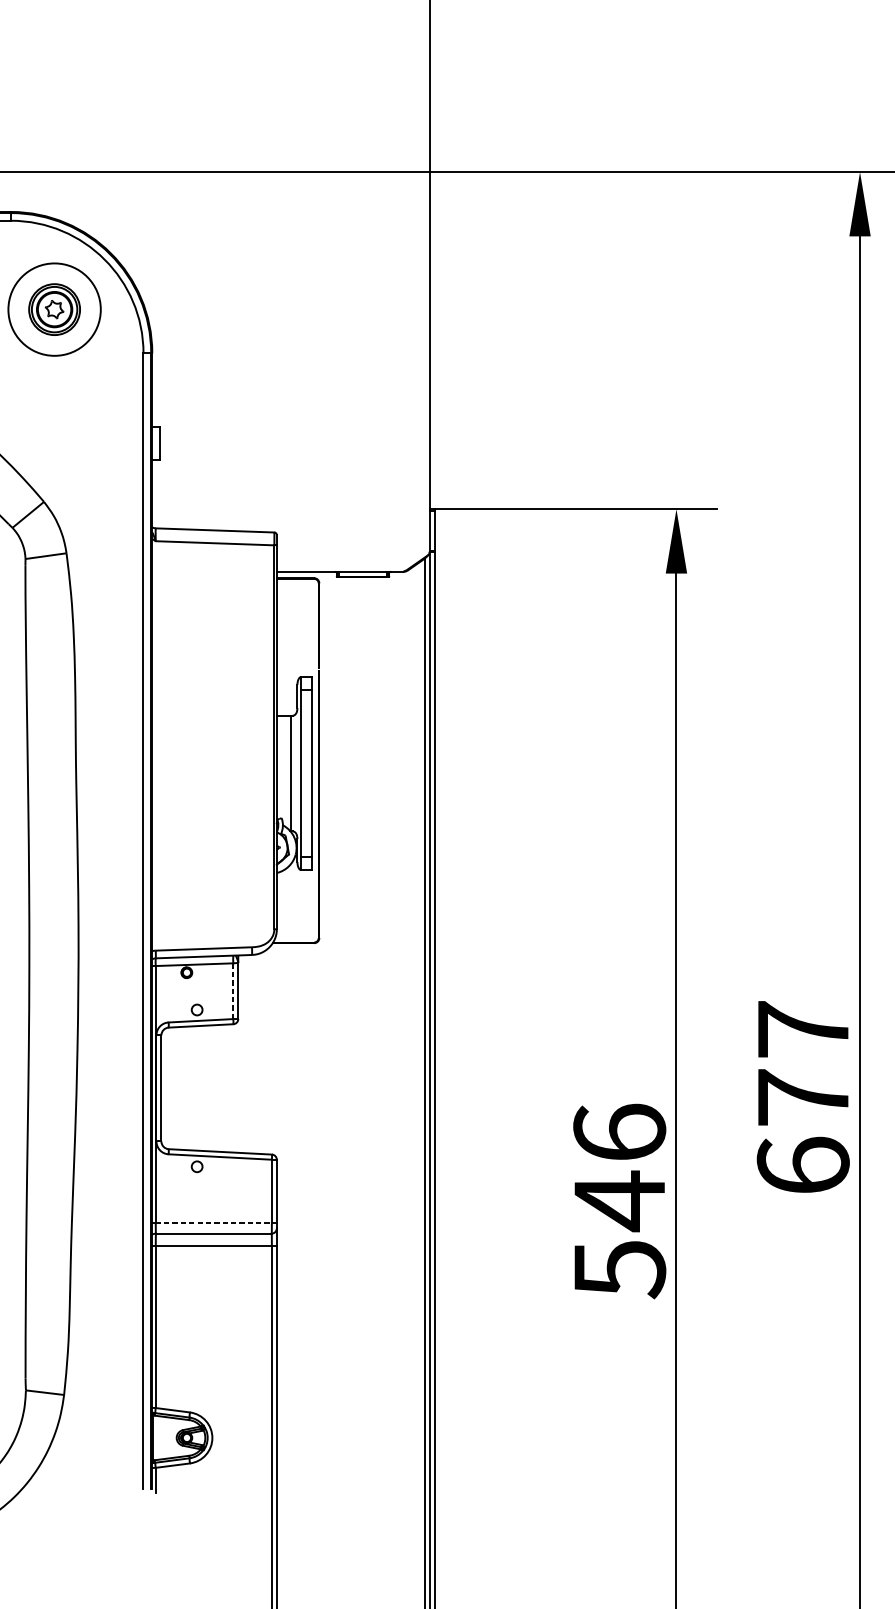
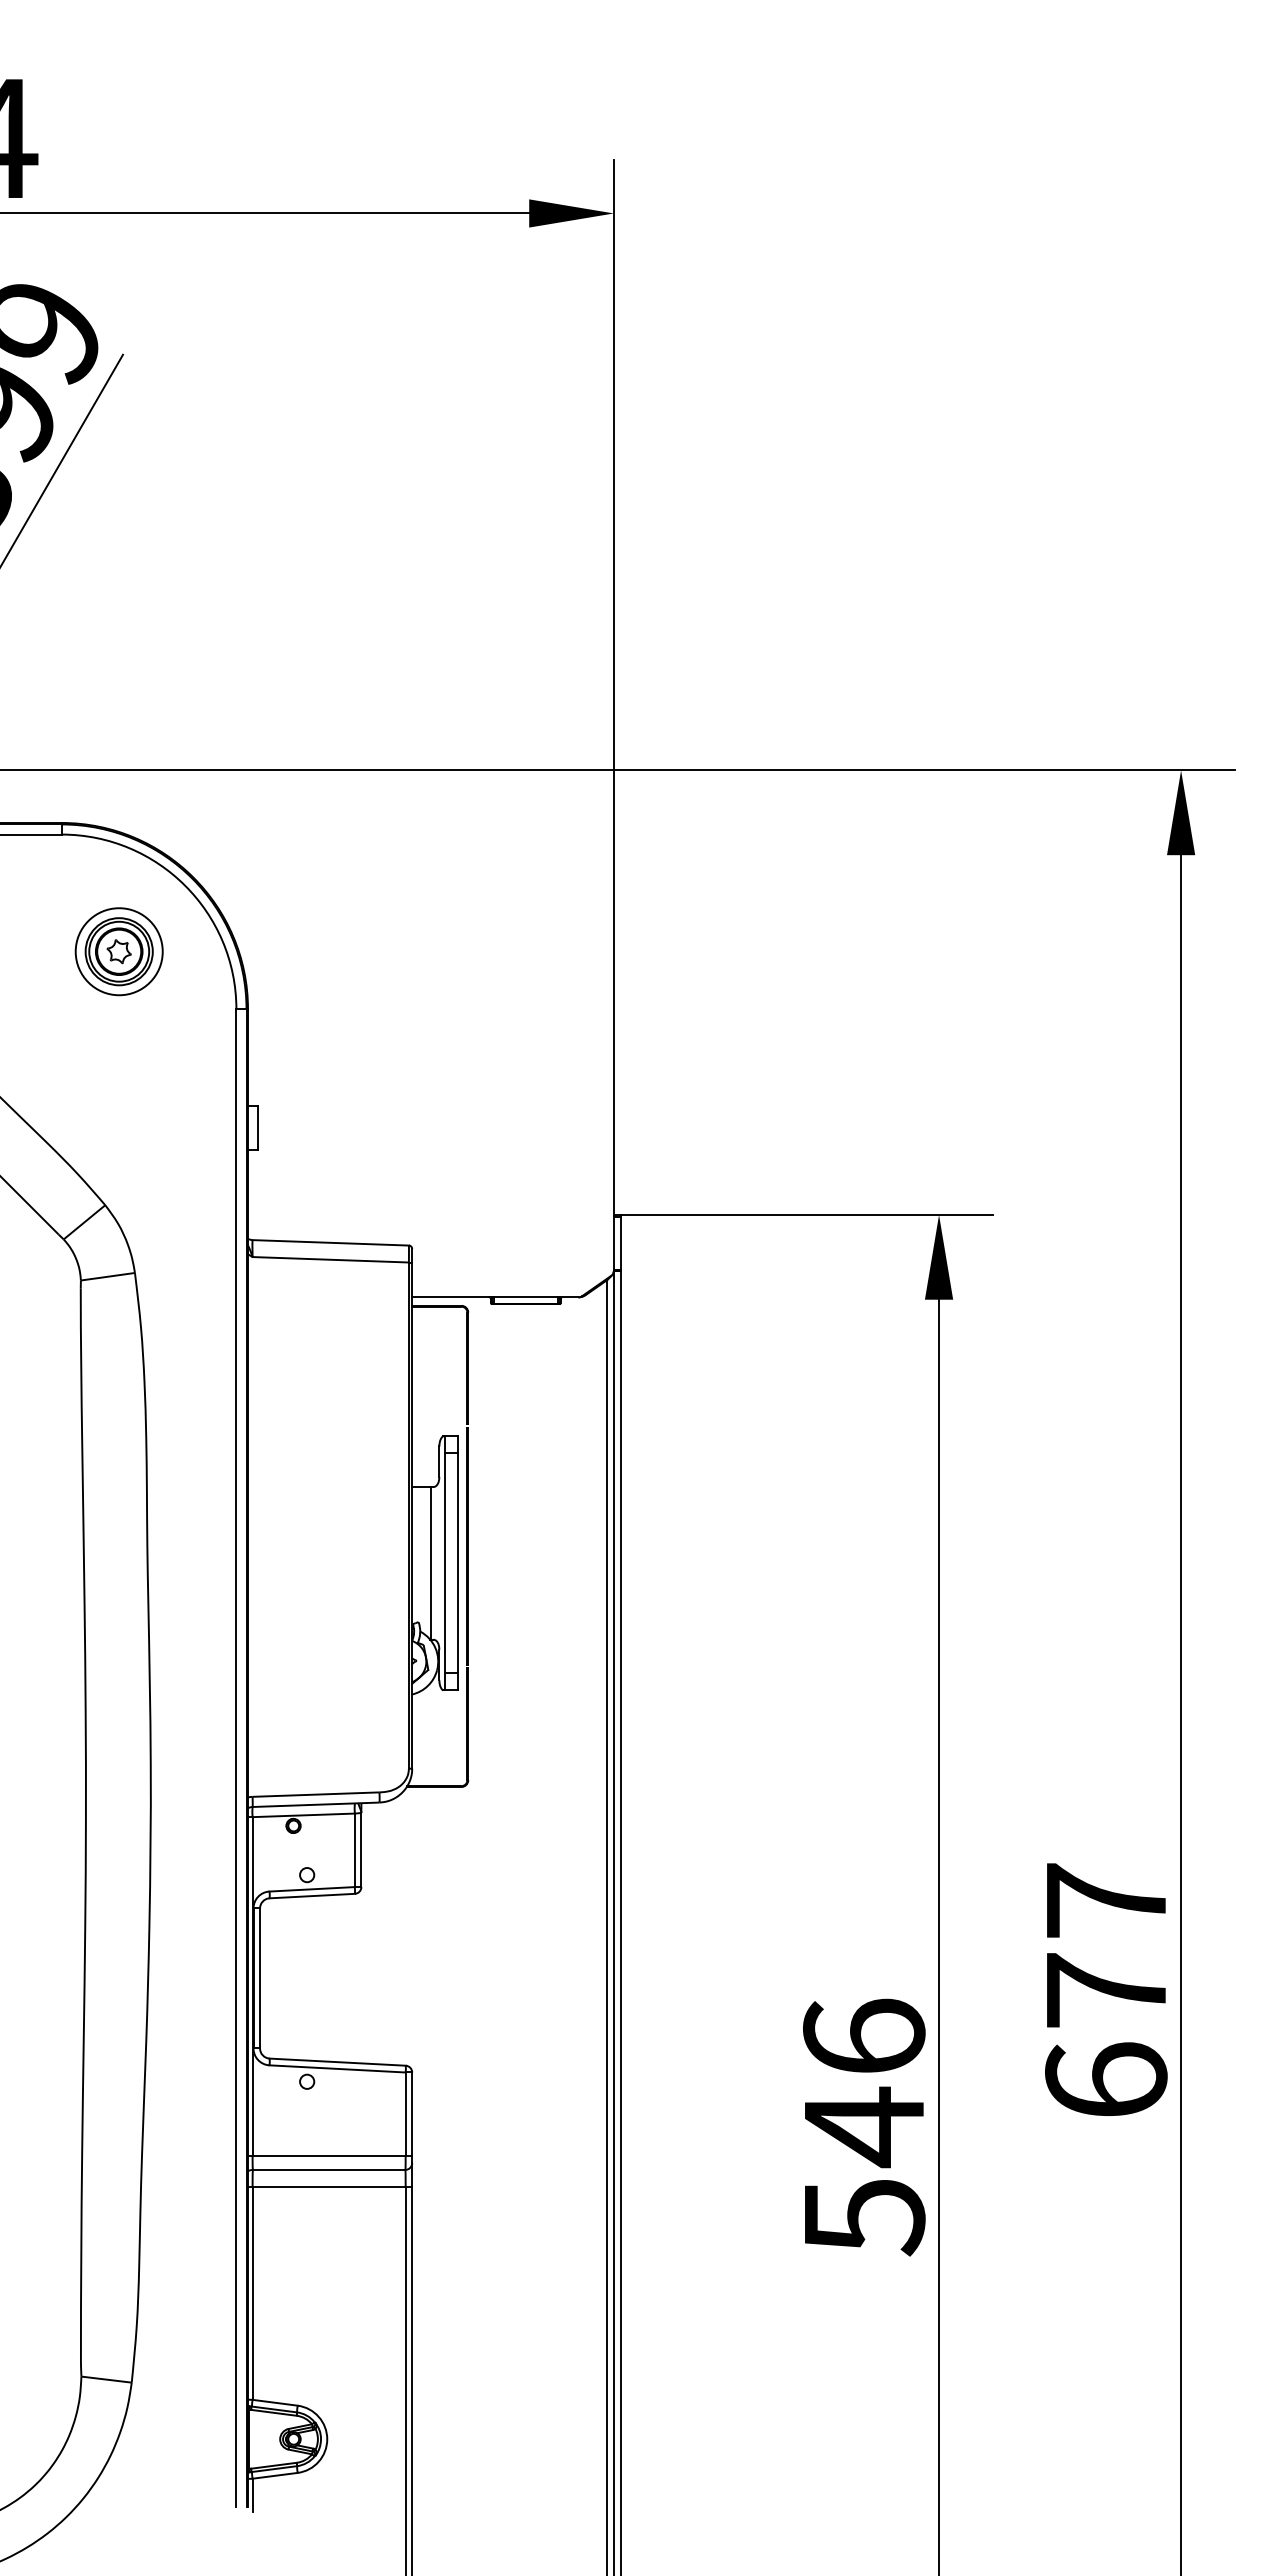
circle: (54, 309) -> (118, 951), size x0.71
line: (233, 991) -> (354, 1850), dashed -> solid
line: (214, 1223) -> (329, 2156), dashed -> solid

